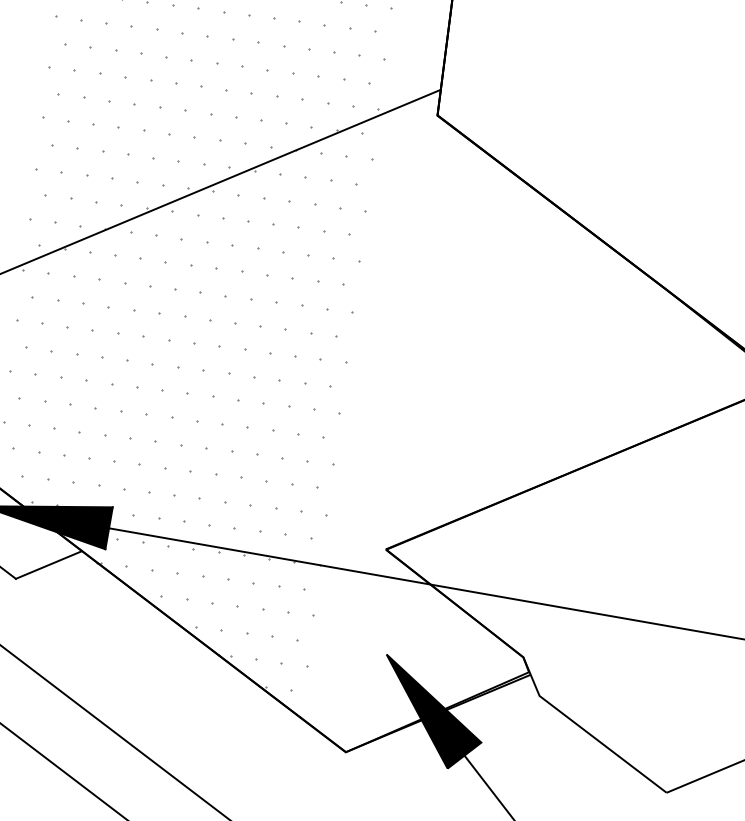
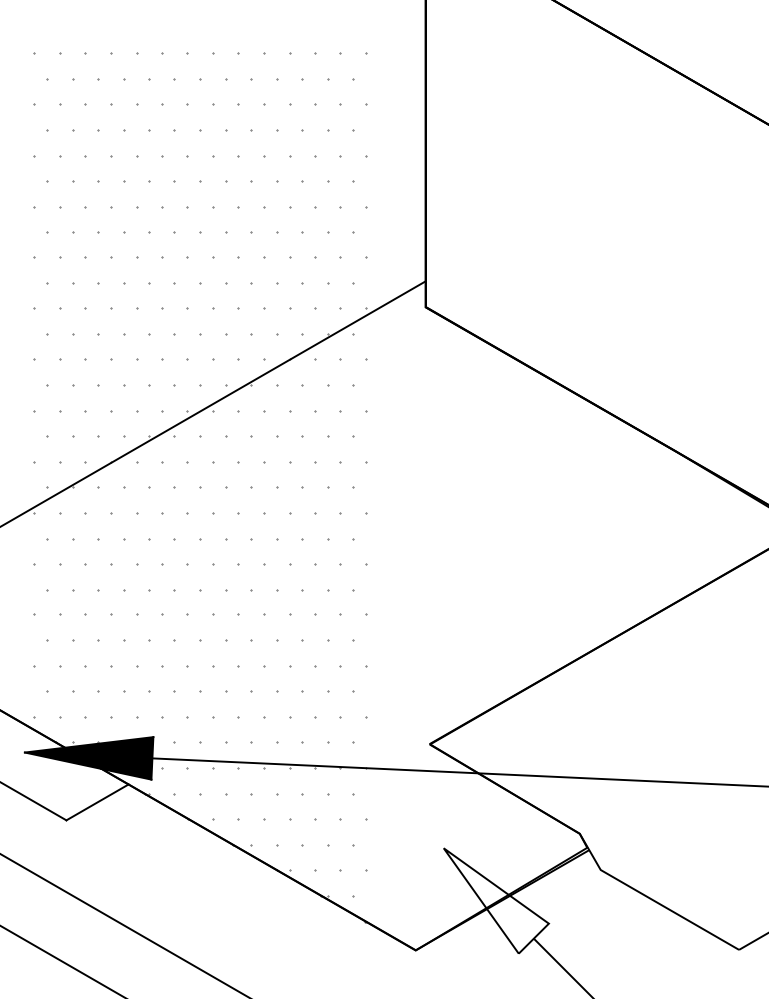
fill: (431, 712) -> (495, 900), removed

